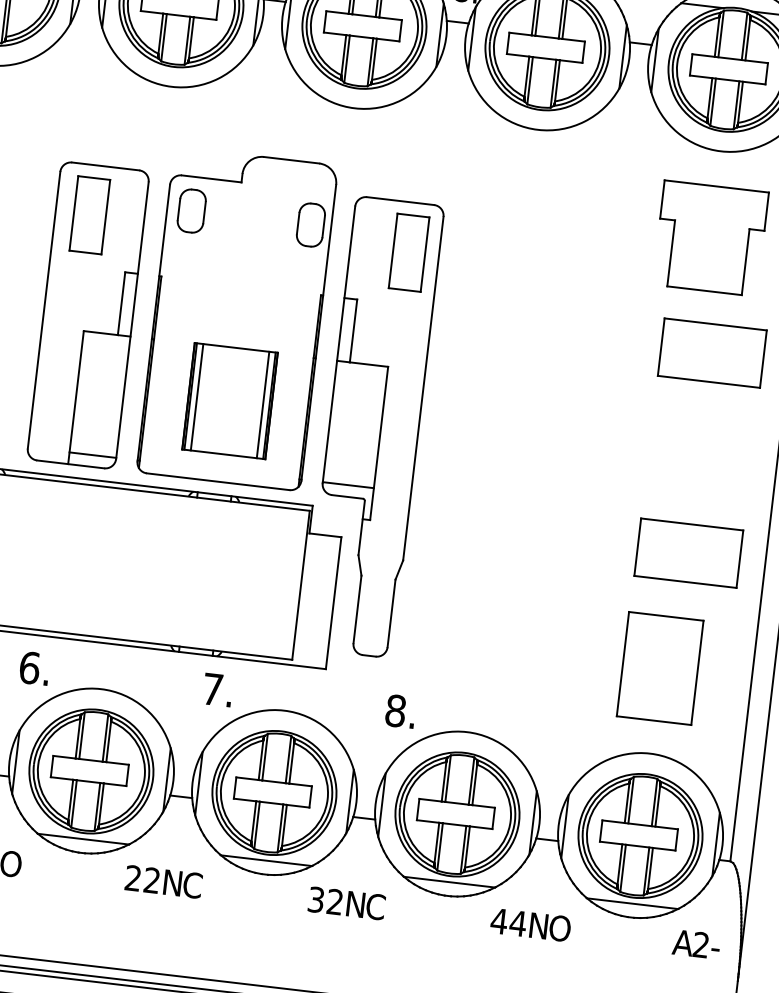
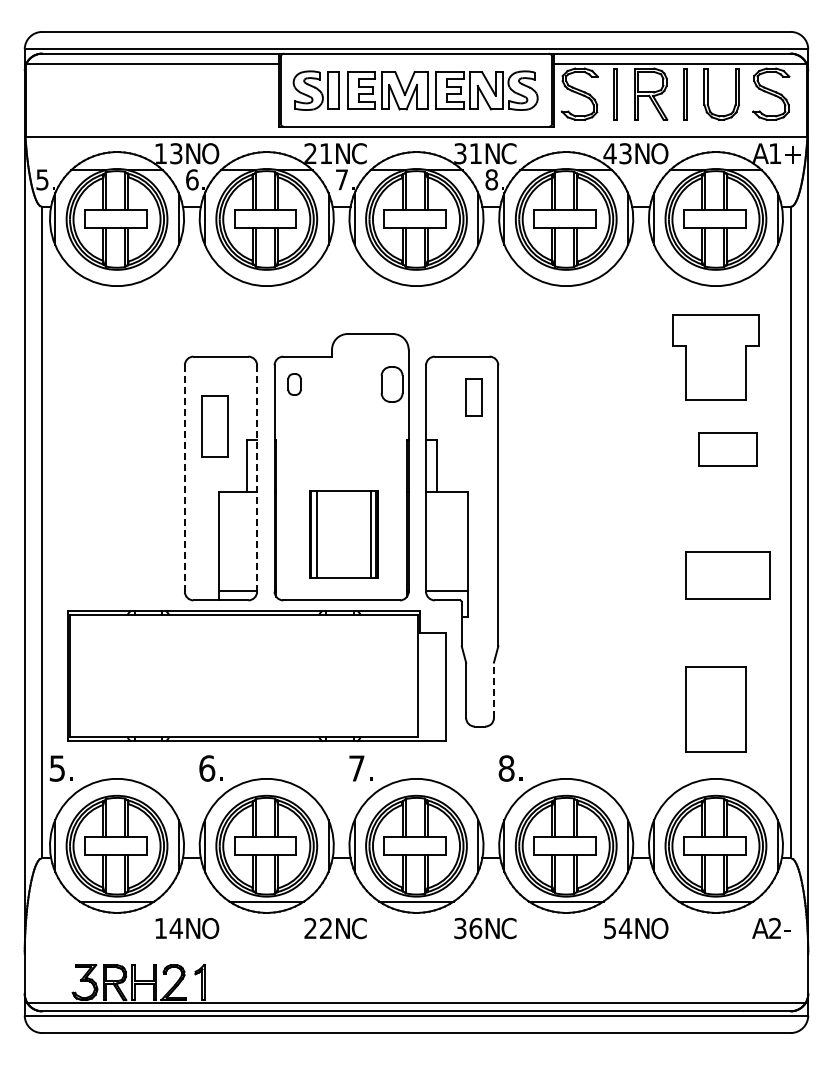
part: (191, 211) -> (294, 384), size x0.6
part: (89, 215) -> (214, 426), moved
part: (408, 252) -> (473, 397), size x0.6
line: (43, 310) -> (184, 478), solid -> dashed
line: (132, 320) -> (257, 478), solid -> dashed
part: (711, 352) -> (727, 449), size x0.7
part: (688, 553) -> (727, 575), moved
line: (390, 613) -> (493, 690), solid -> dashed
text: (334, 902) -> (475, 928), 2 -> 6
text: (498, 921) -> (609, 928), 4 -> 5

